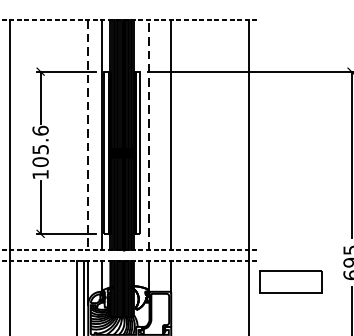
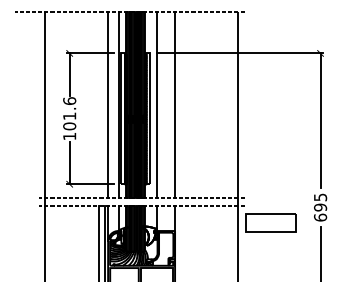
line: (88, 134) -> (108, 104), dashed -> solid
line: (148, 134) -> (156, 104), dashed -> solid
text: (40, 149) -> (69, 116), 105.6 -> 101.6

